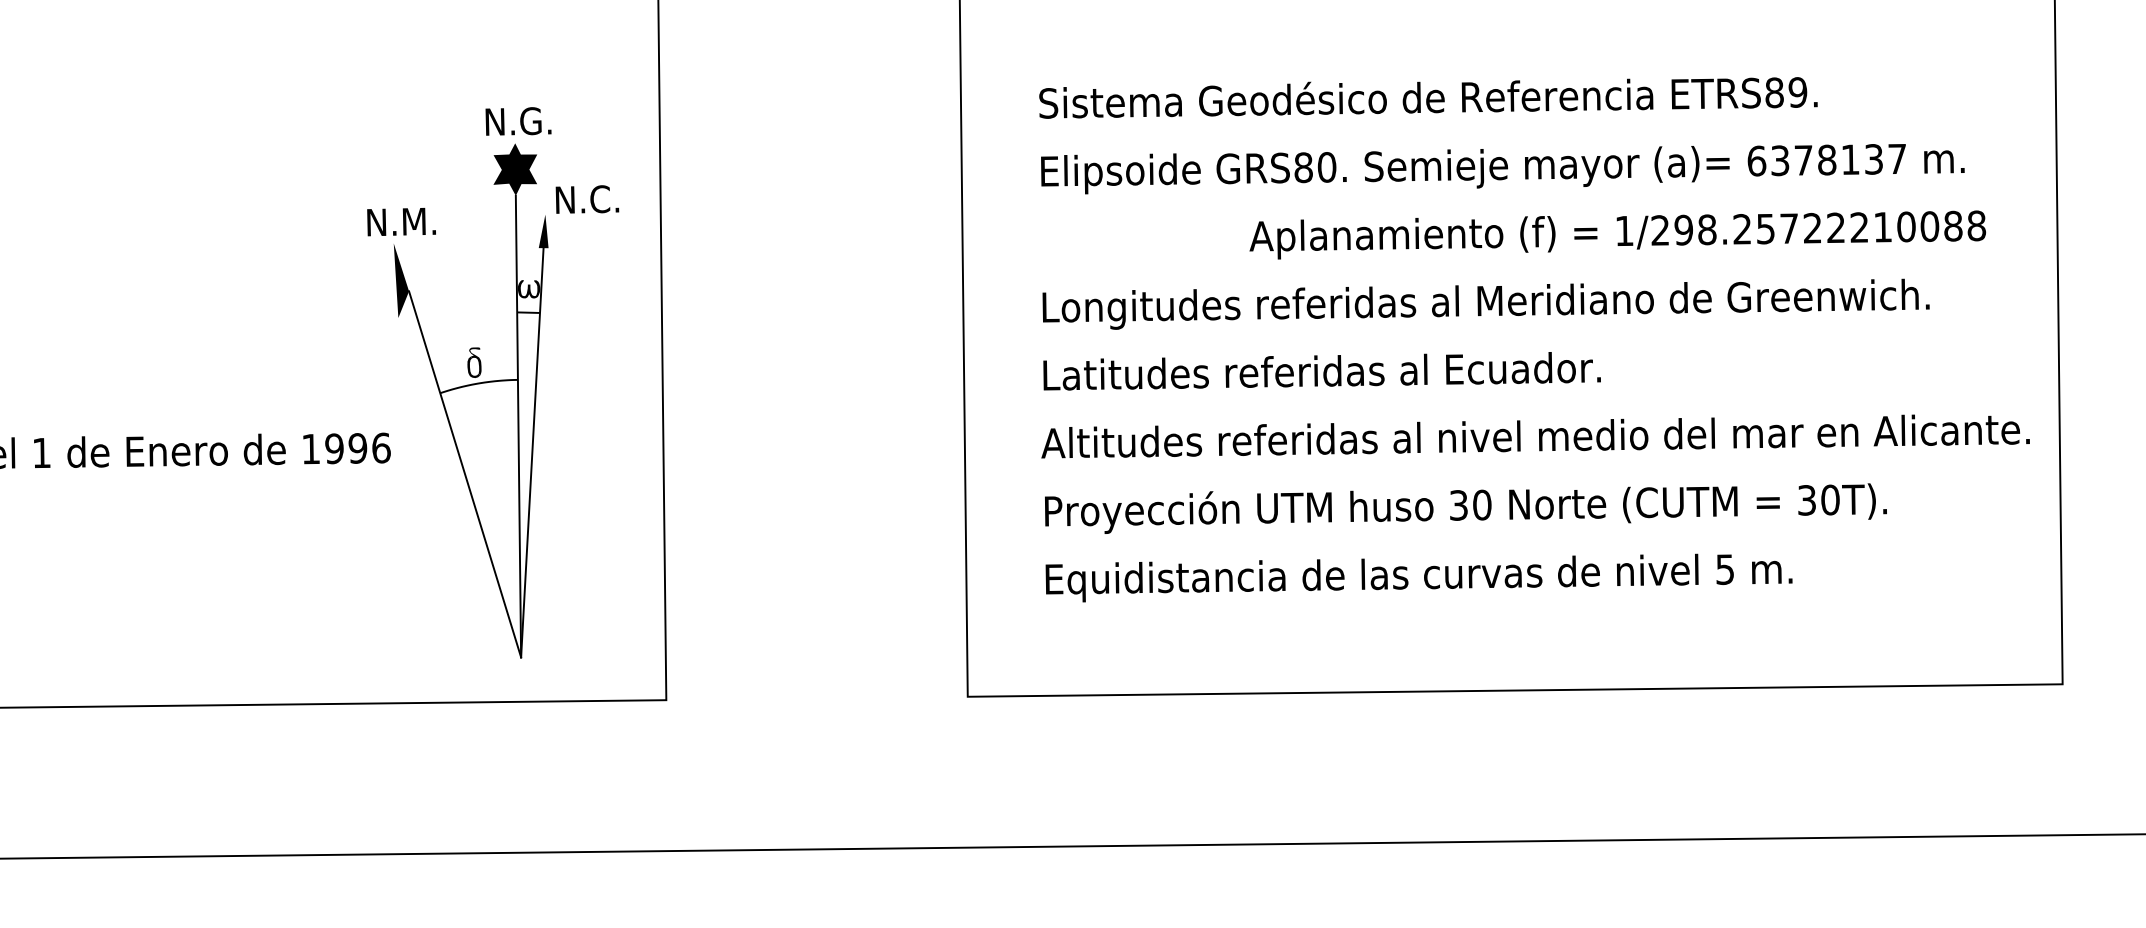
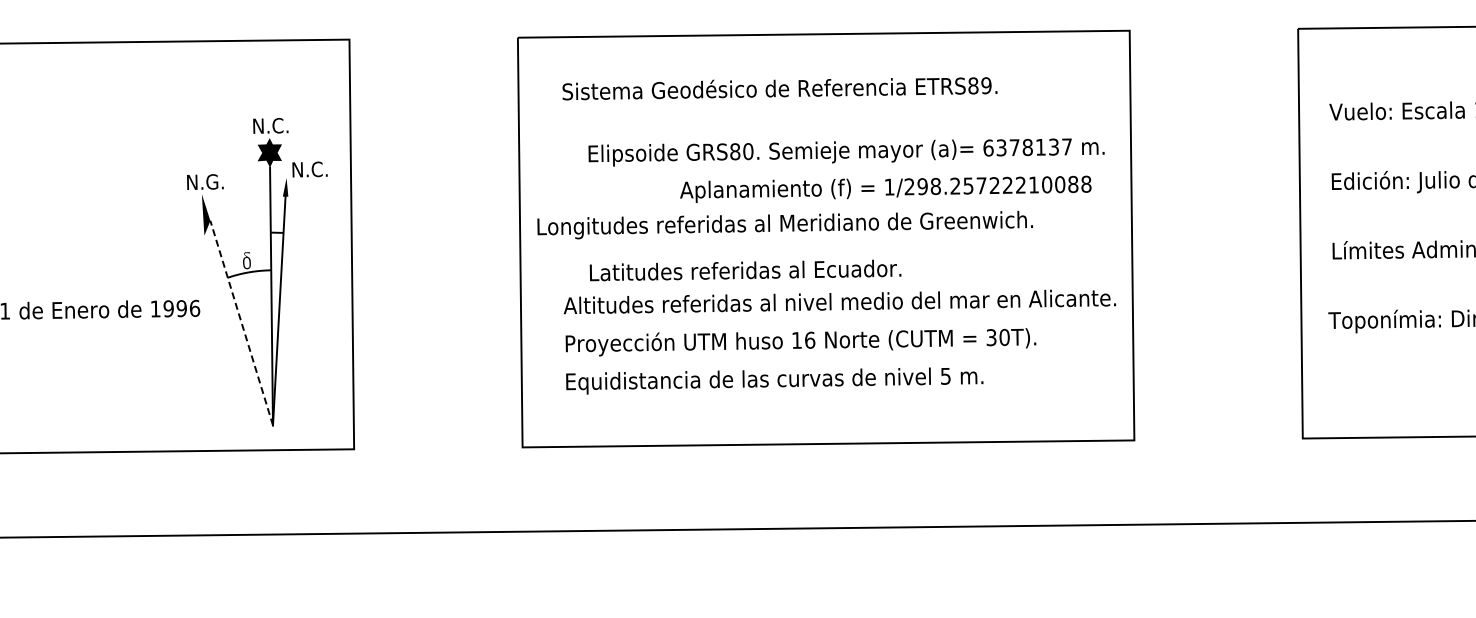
text: (1427, 97) -> (779, 88), moved
text: (541, 120) -> (284, 125), N.G. -> N.C.
text: (1502, 169) -> (846, 152), moved
text: (418, 220) -> (215, 181), N.M. -> N.G.
fill: (529, 288) -> (277, 219), removed
text: (1484, 303) -> (784, 224), moved
text: (1321, 371) -> (745, 270), moved
line: (464, 475) -> (241, 323), solid -> dashed
text: (1470, 505) -> (803, 340), 30 -> 16

